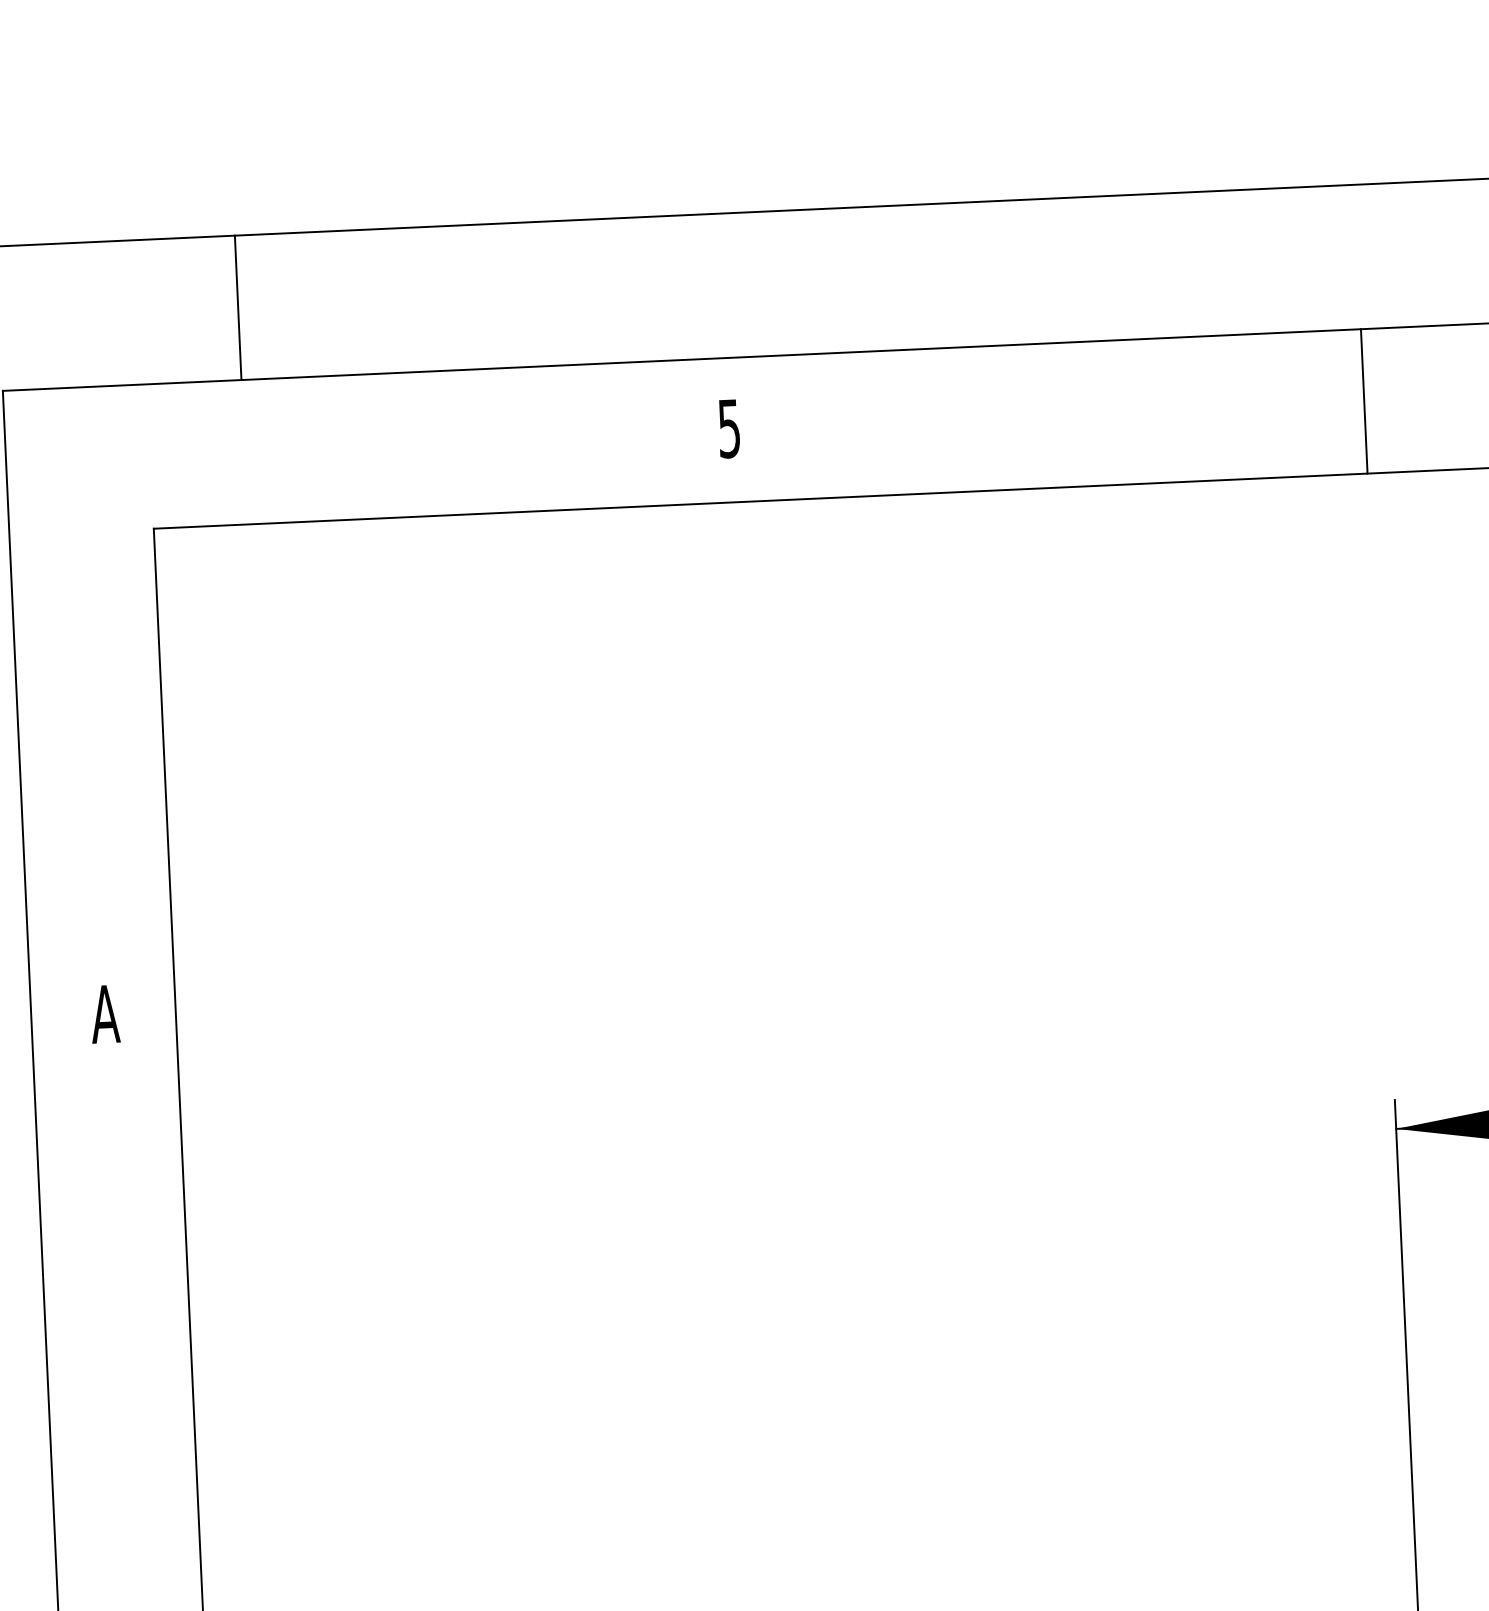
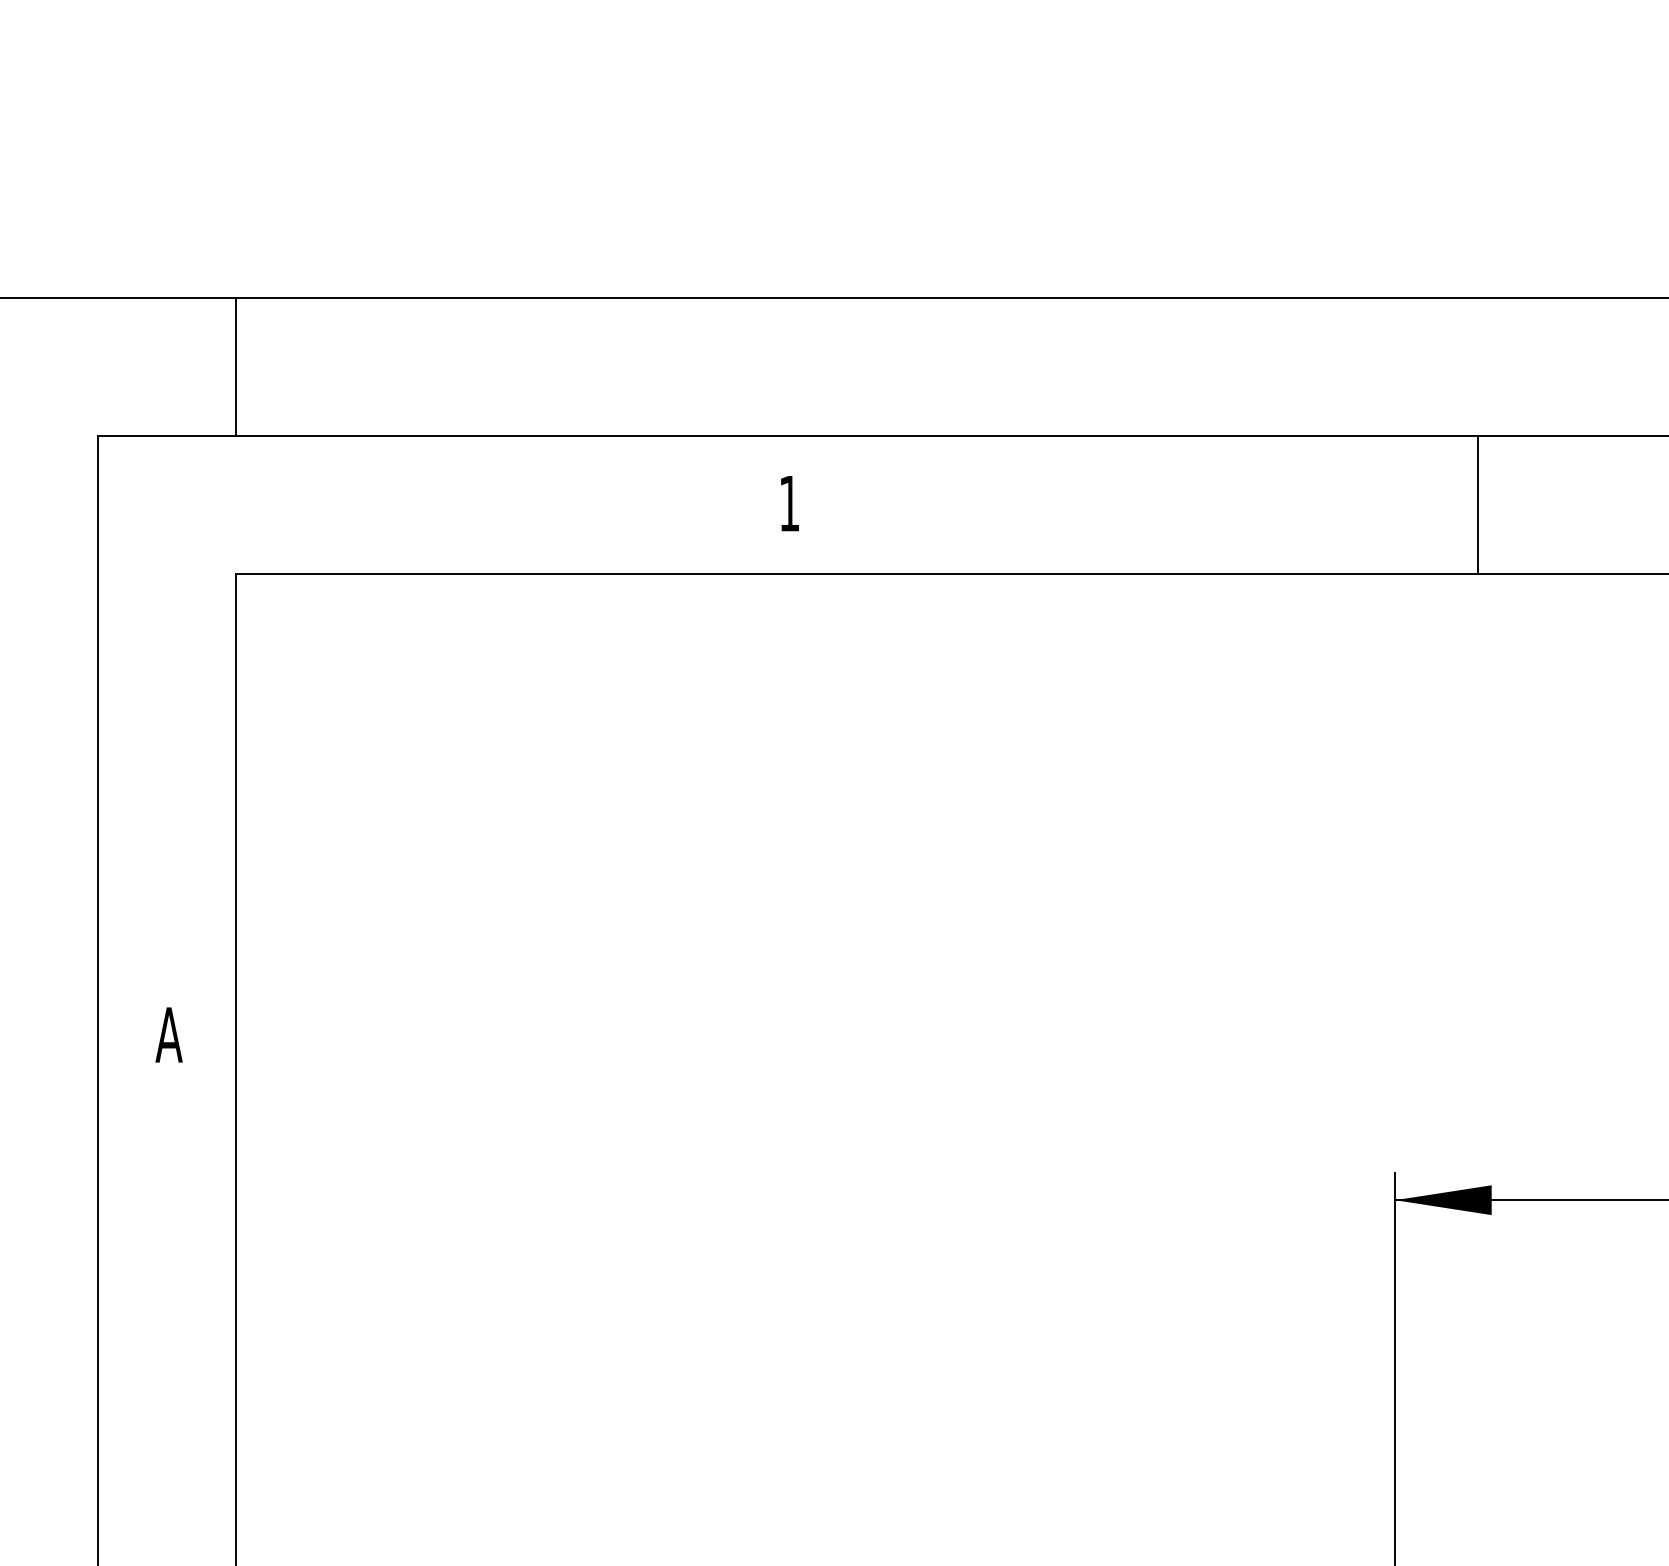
line: (238, 308) -> (236, 367), moved
line: (1364, 401) -> (1478, 505), moved
text: (729, 429) -> (789, 504), 5 -> 1

